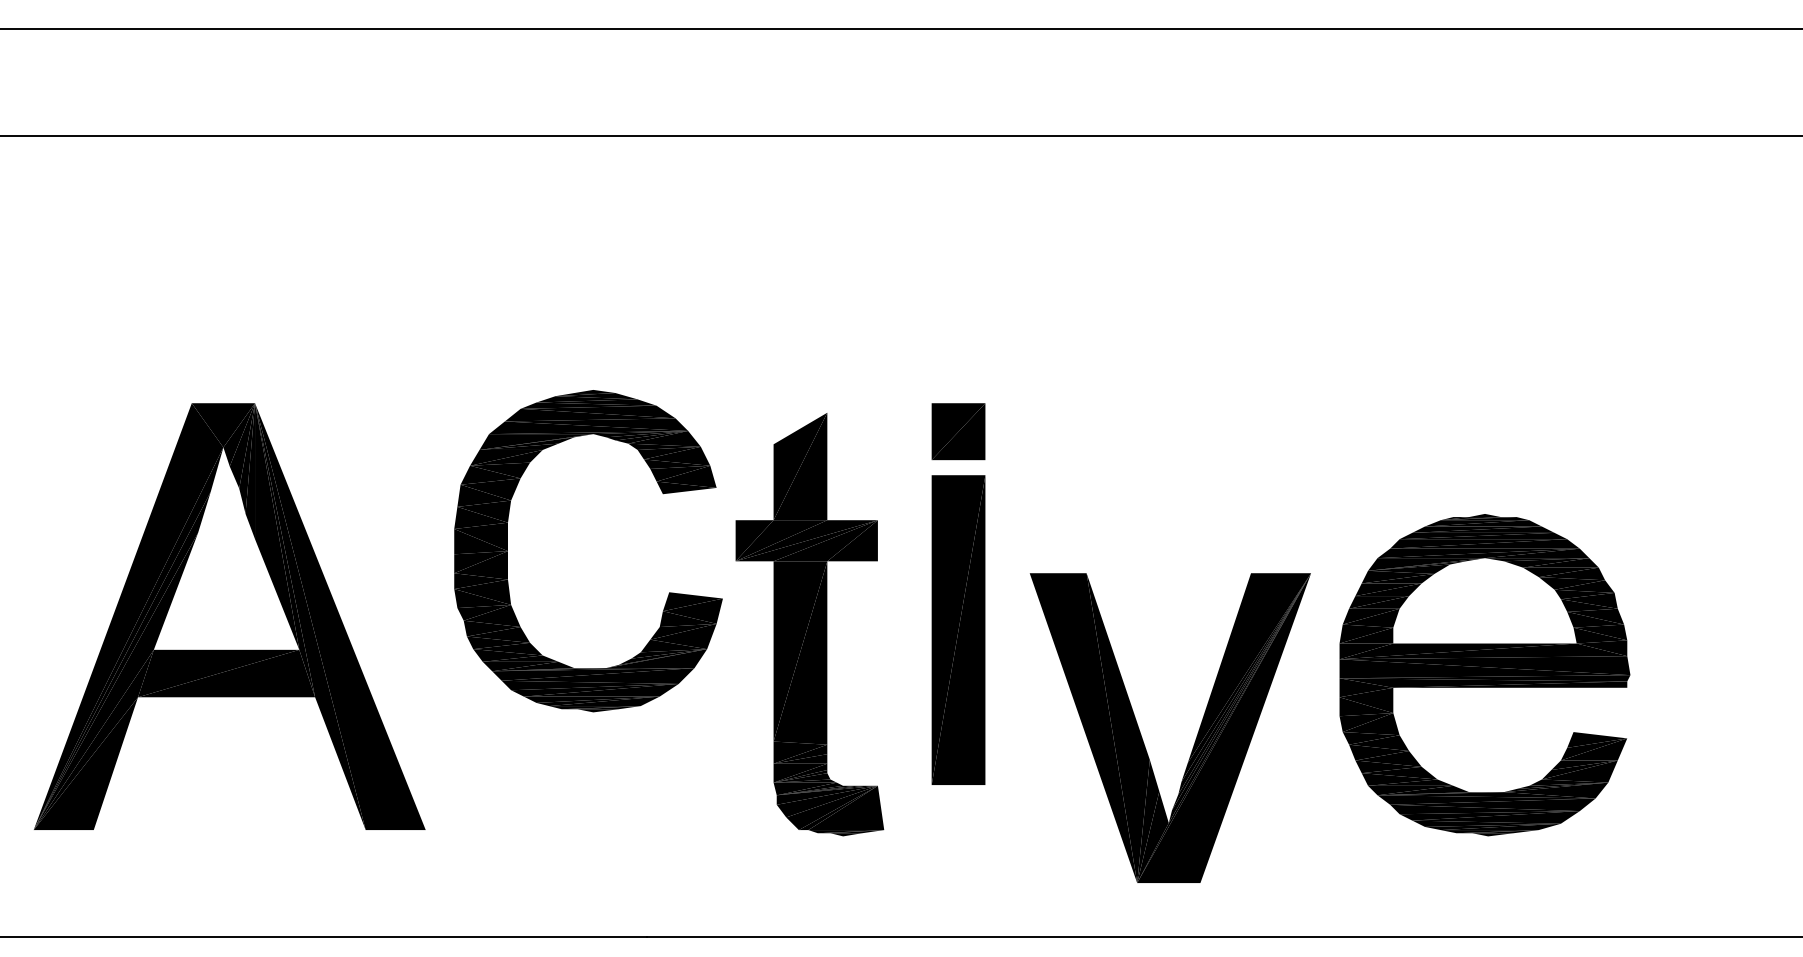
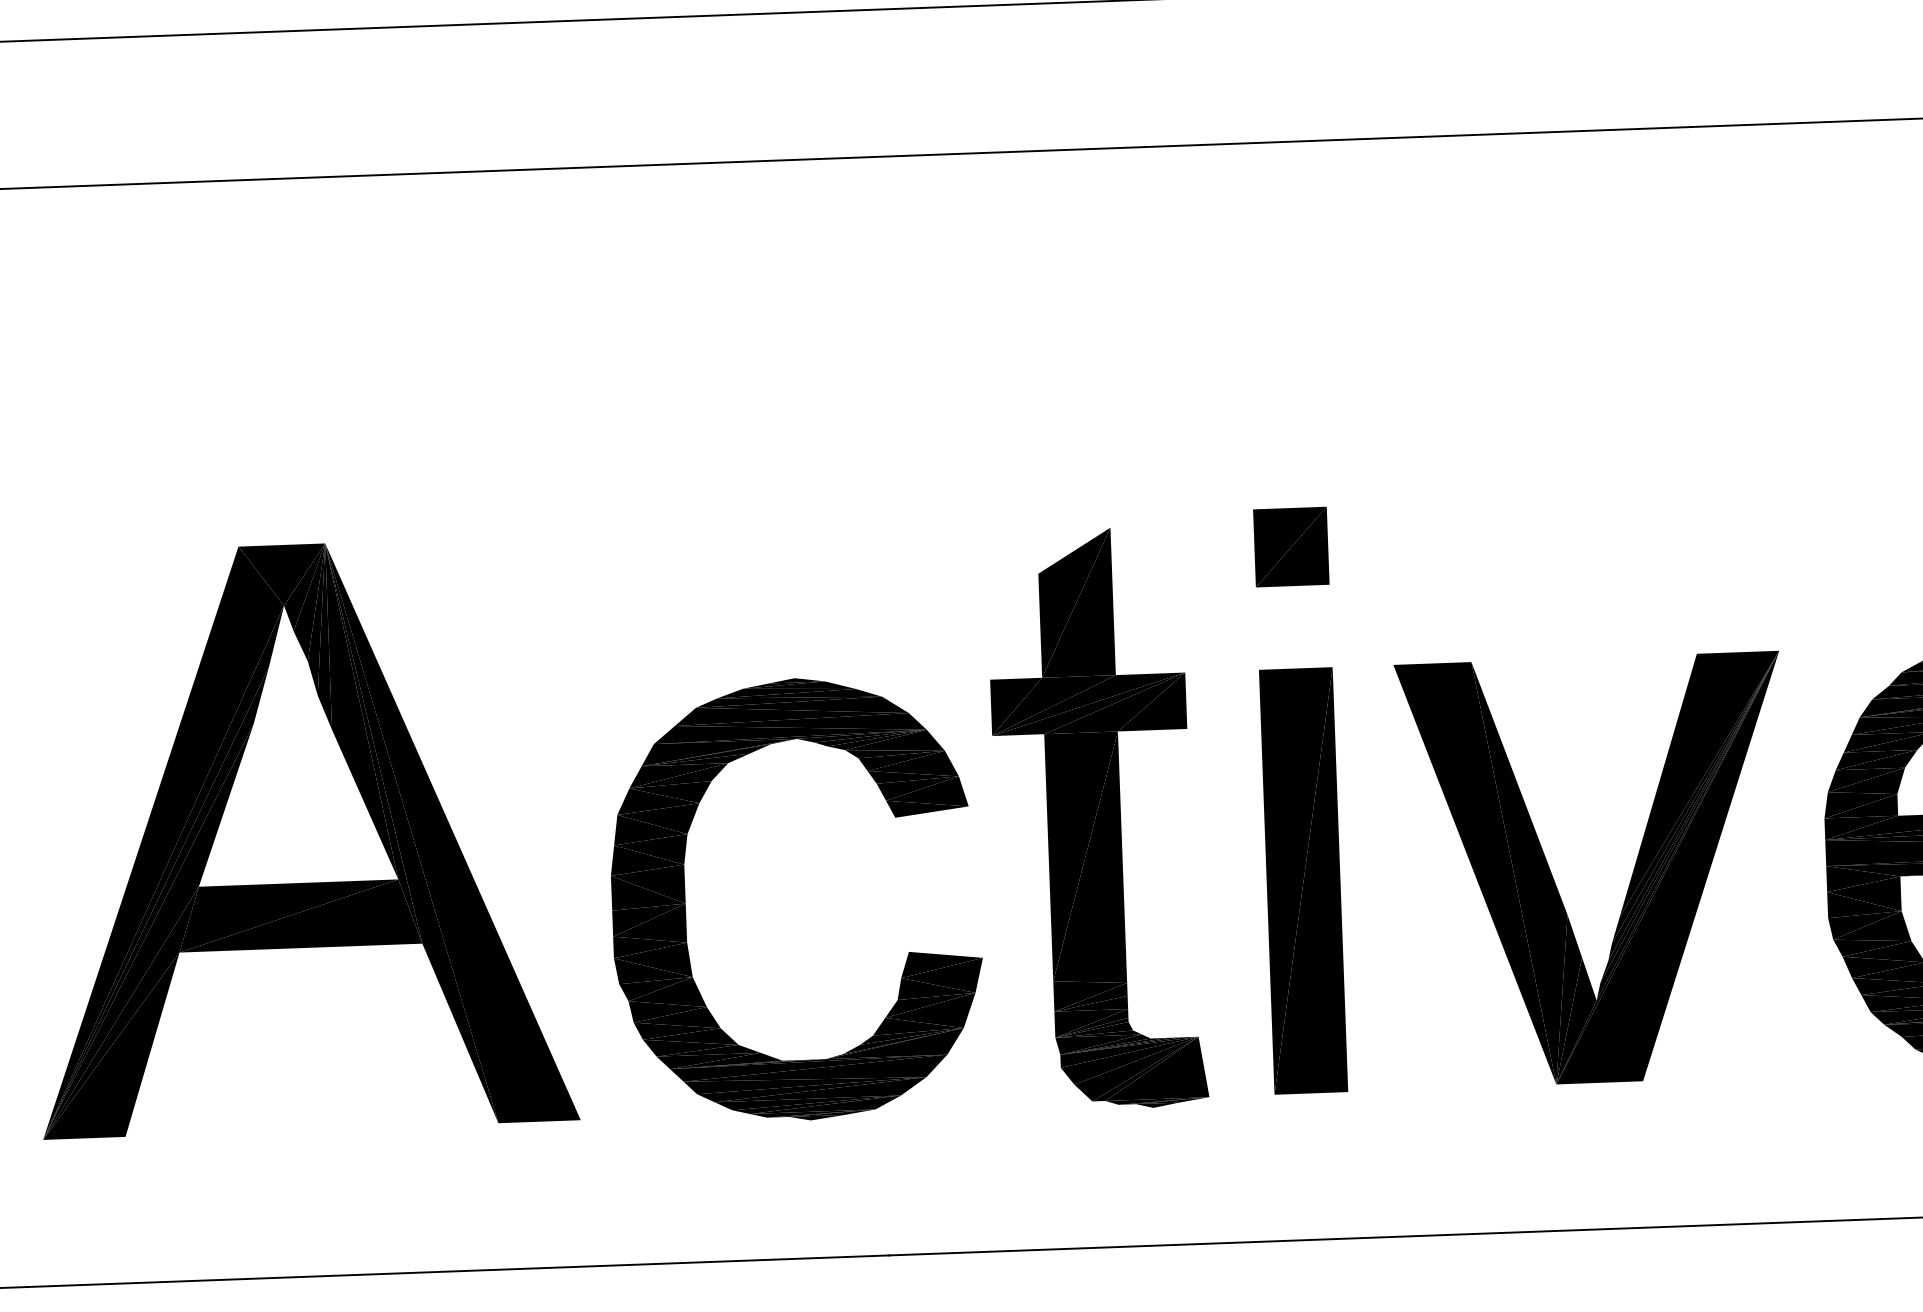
part: (507, 551) -> (685, 904), moved
part: (958, 629) -> (1303, 880), moved
part: (1196, 736) -> (1630, 880), moved

